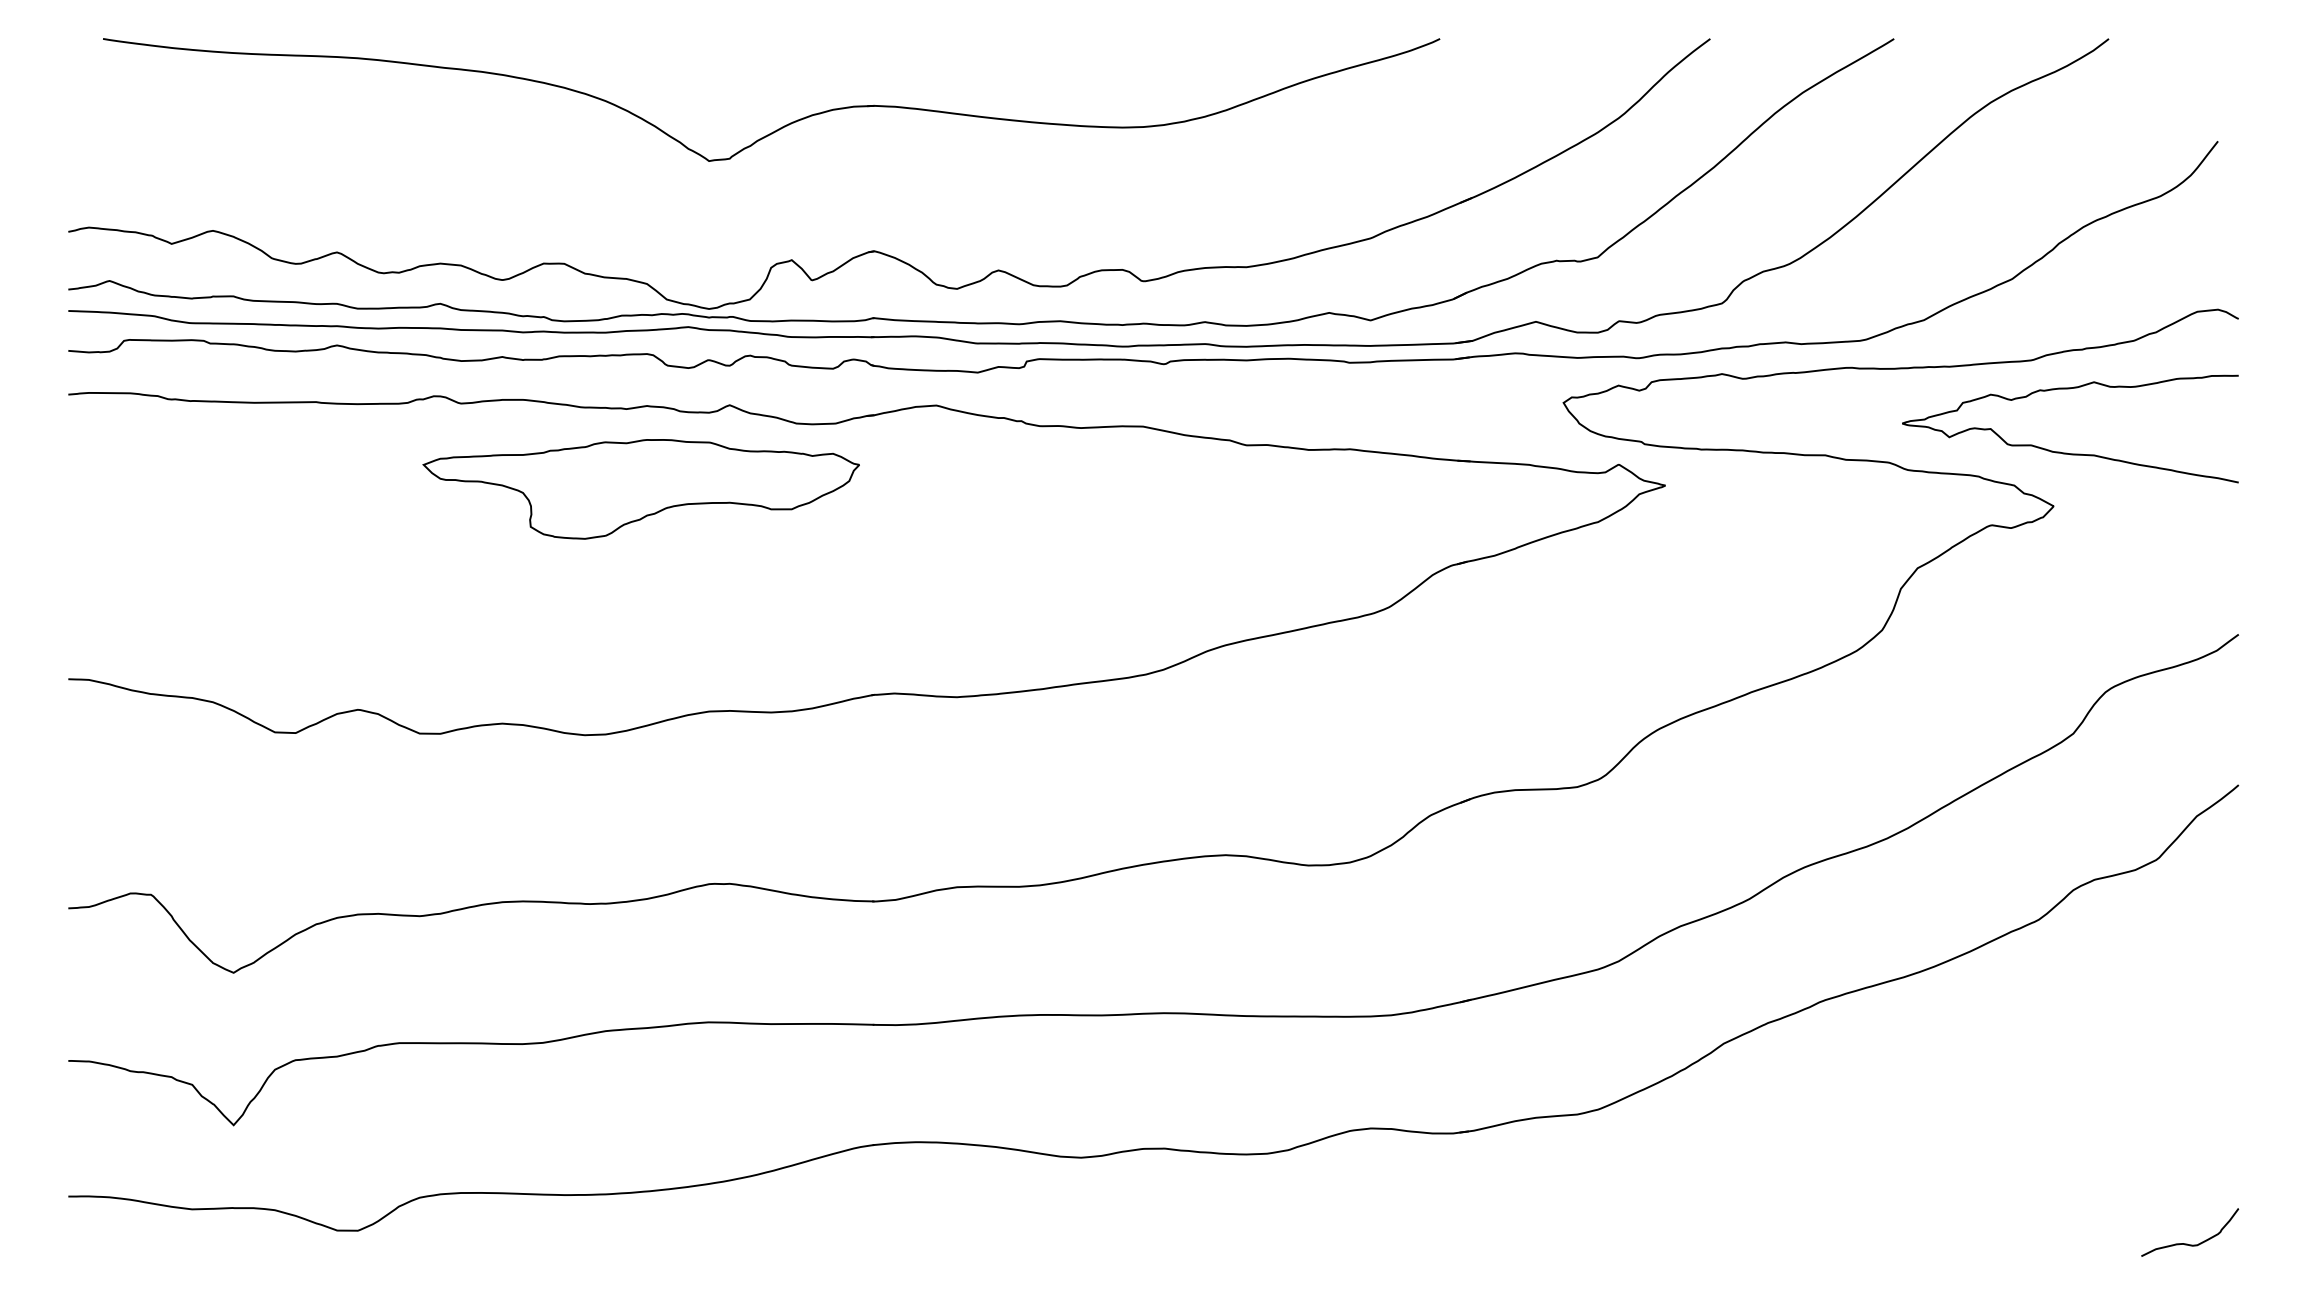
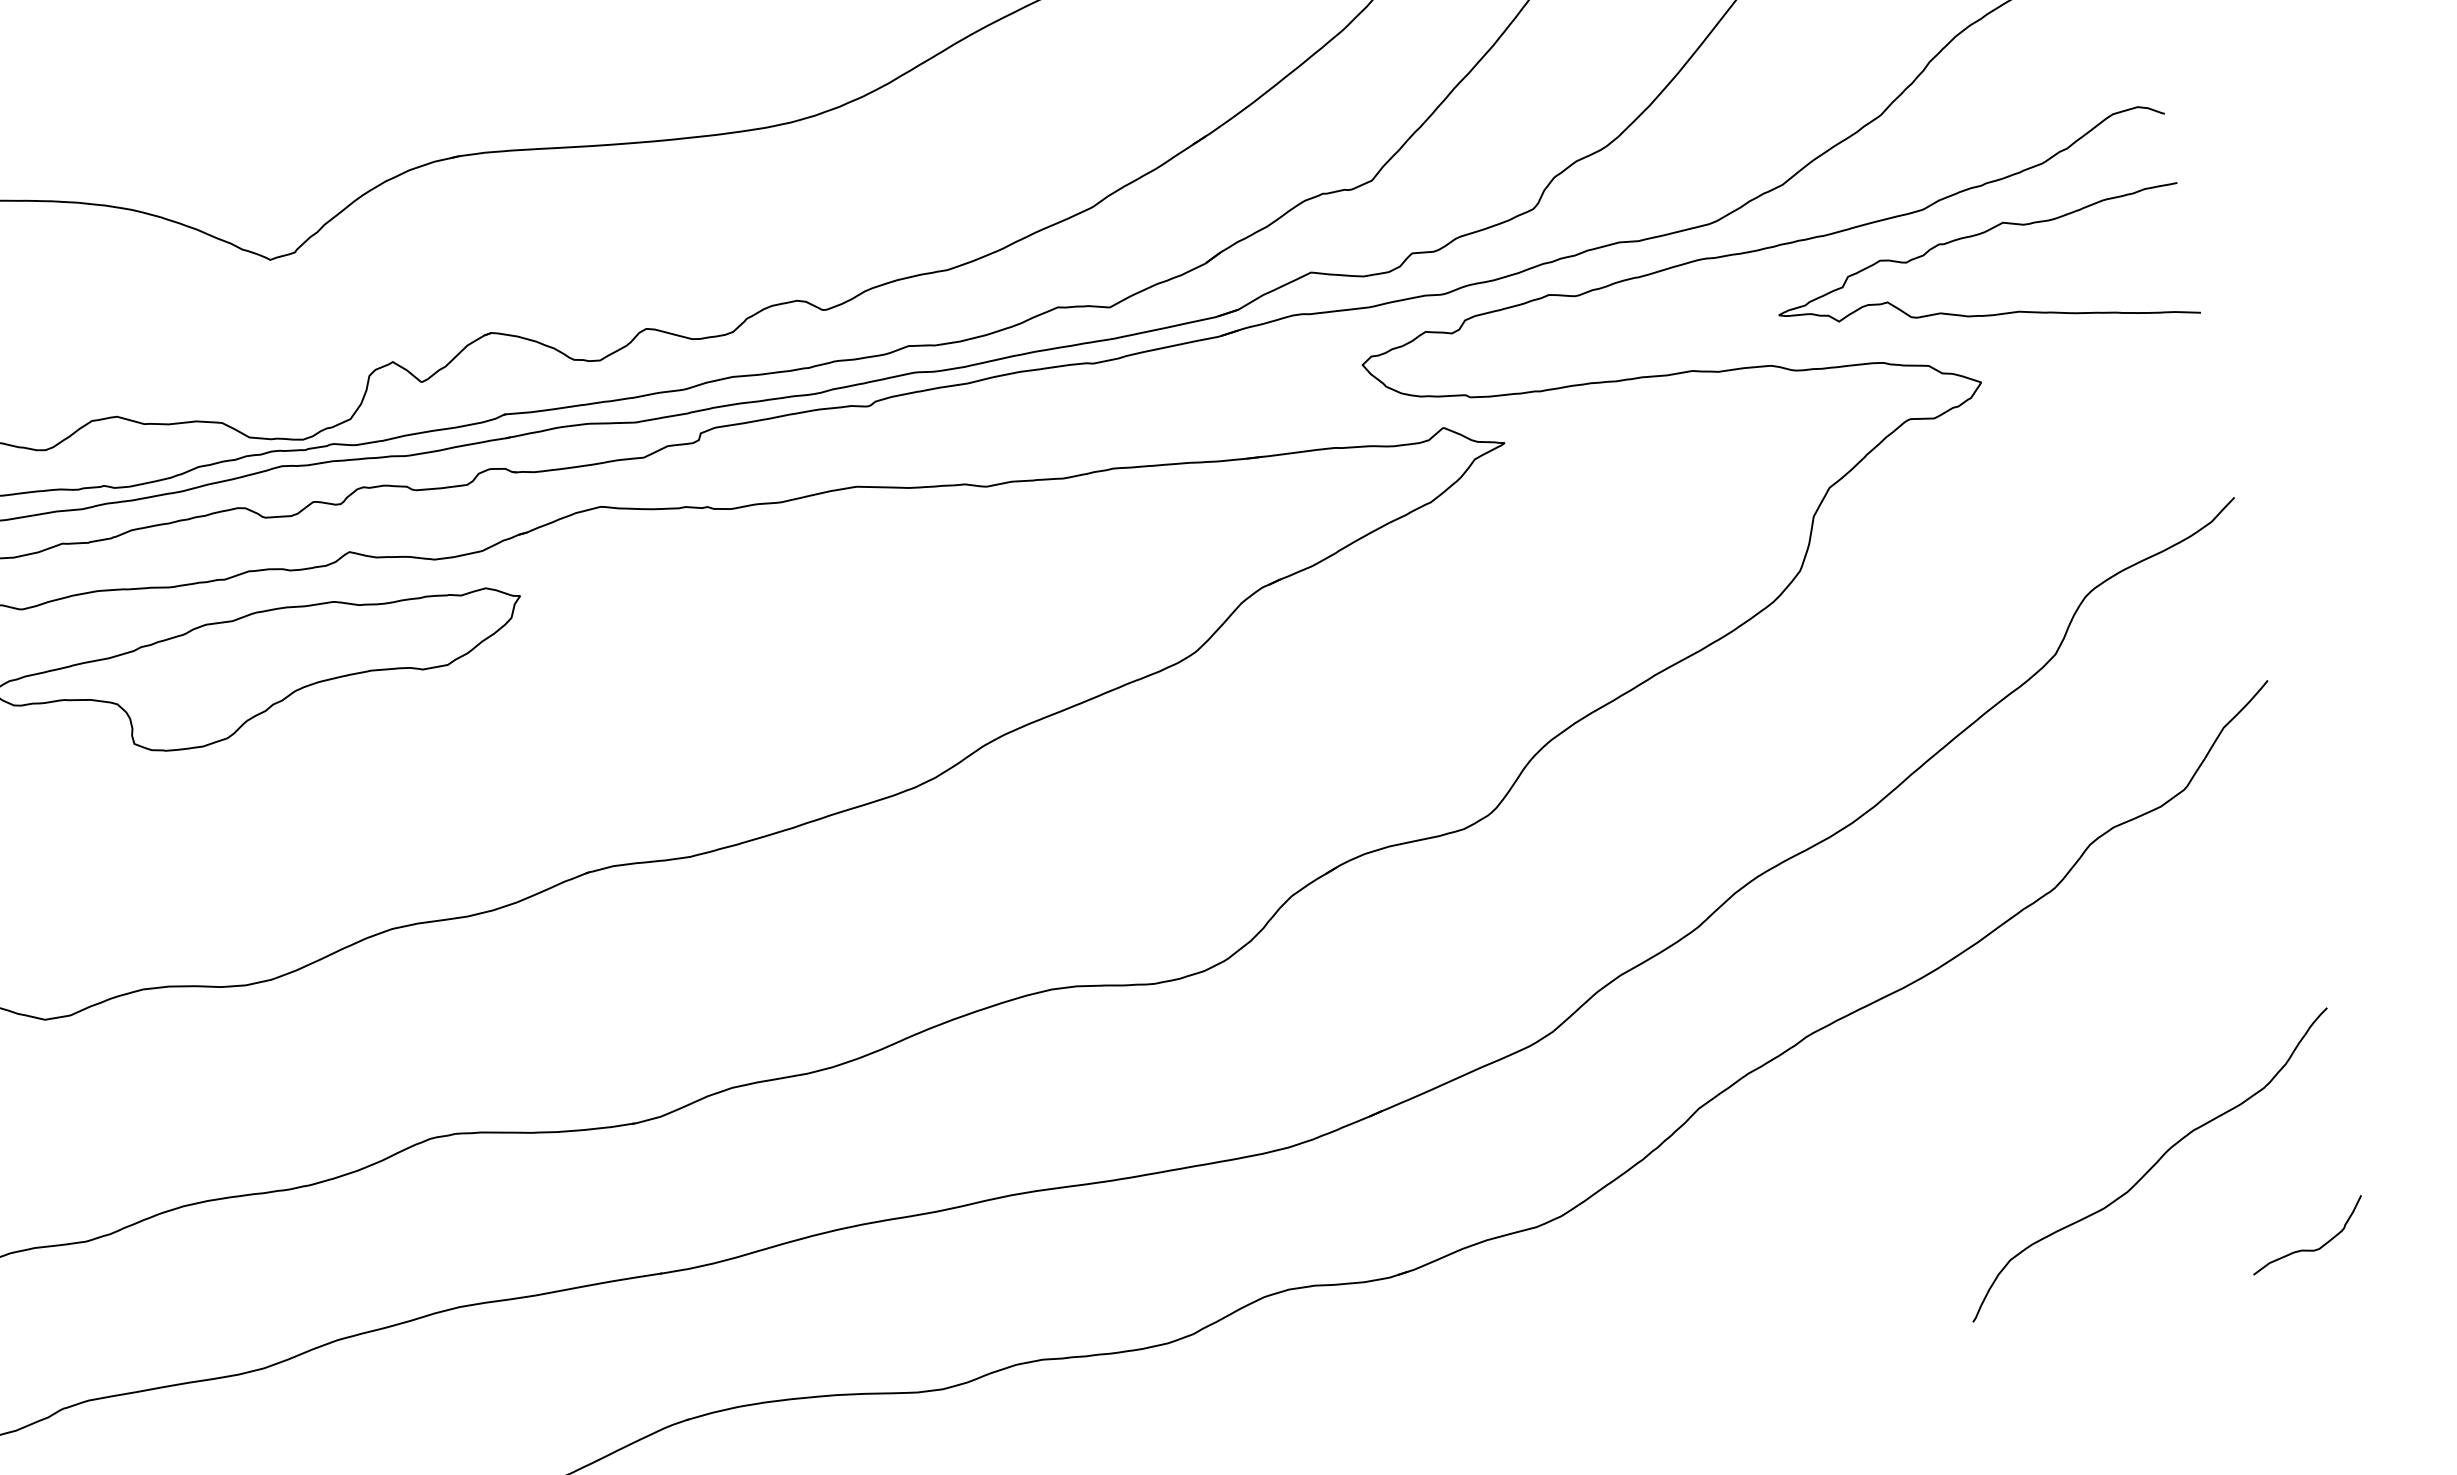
curve: (2076, 1154) -> (2152, 1165), added

